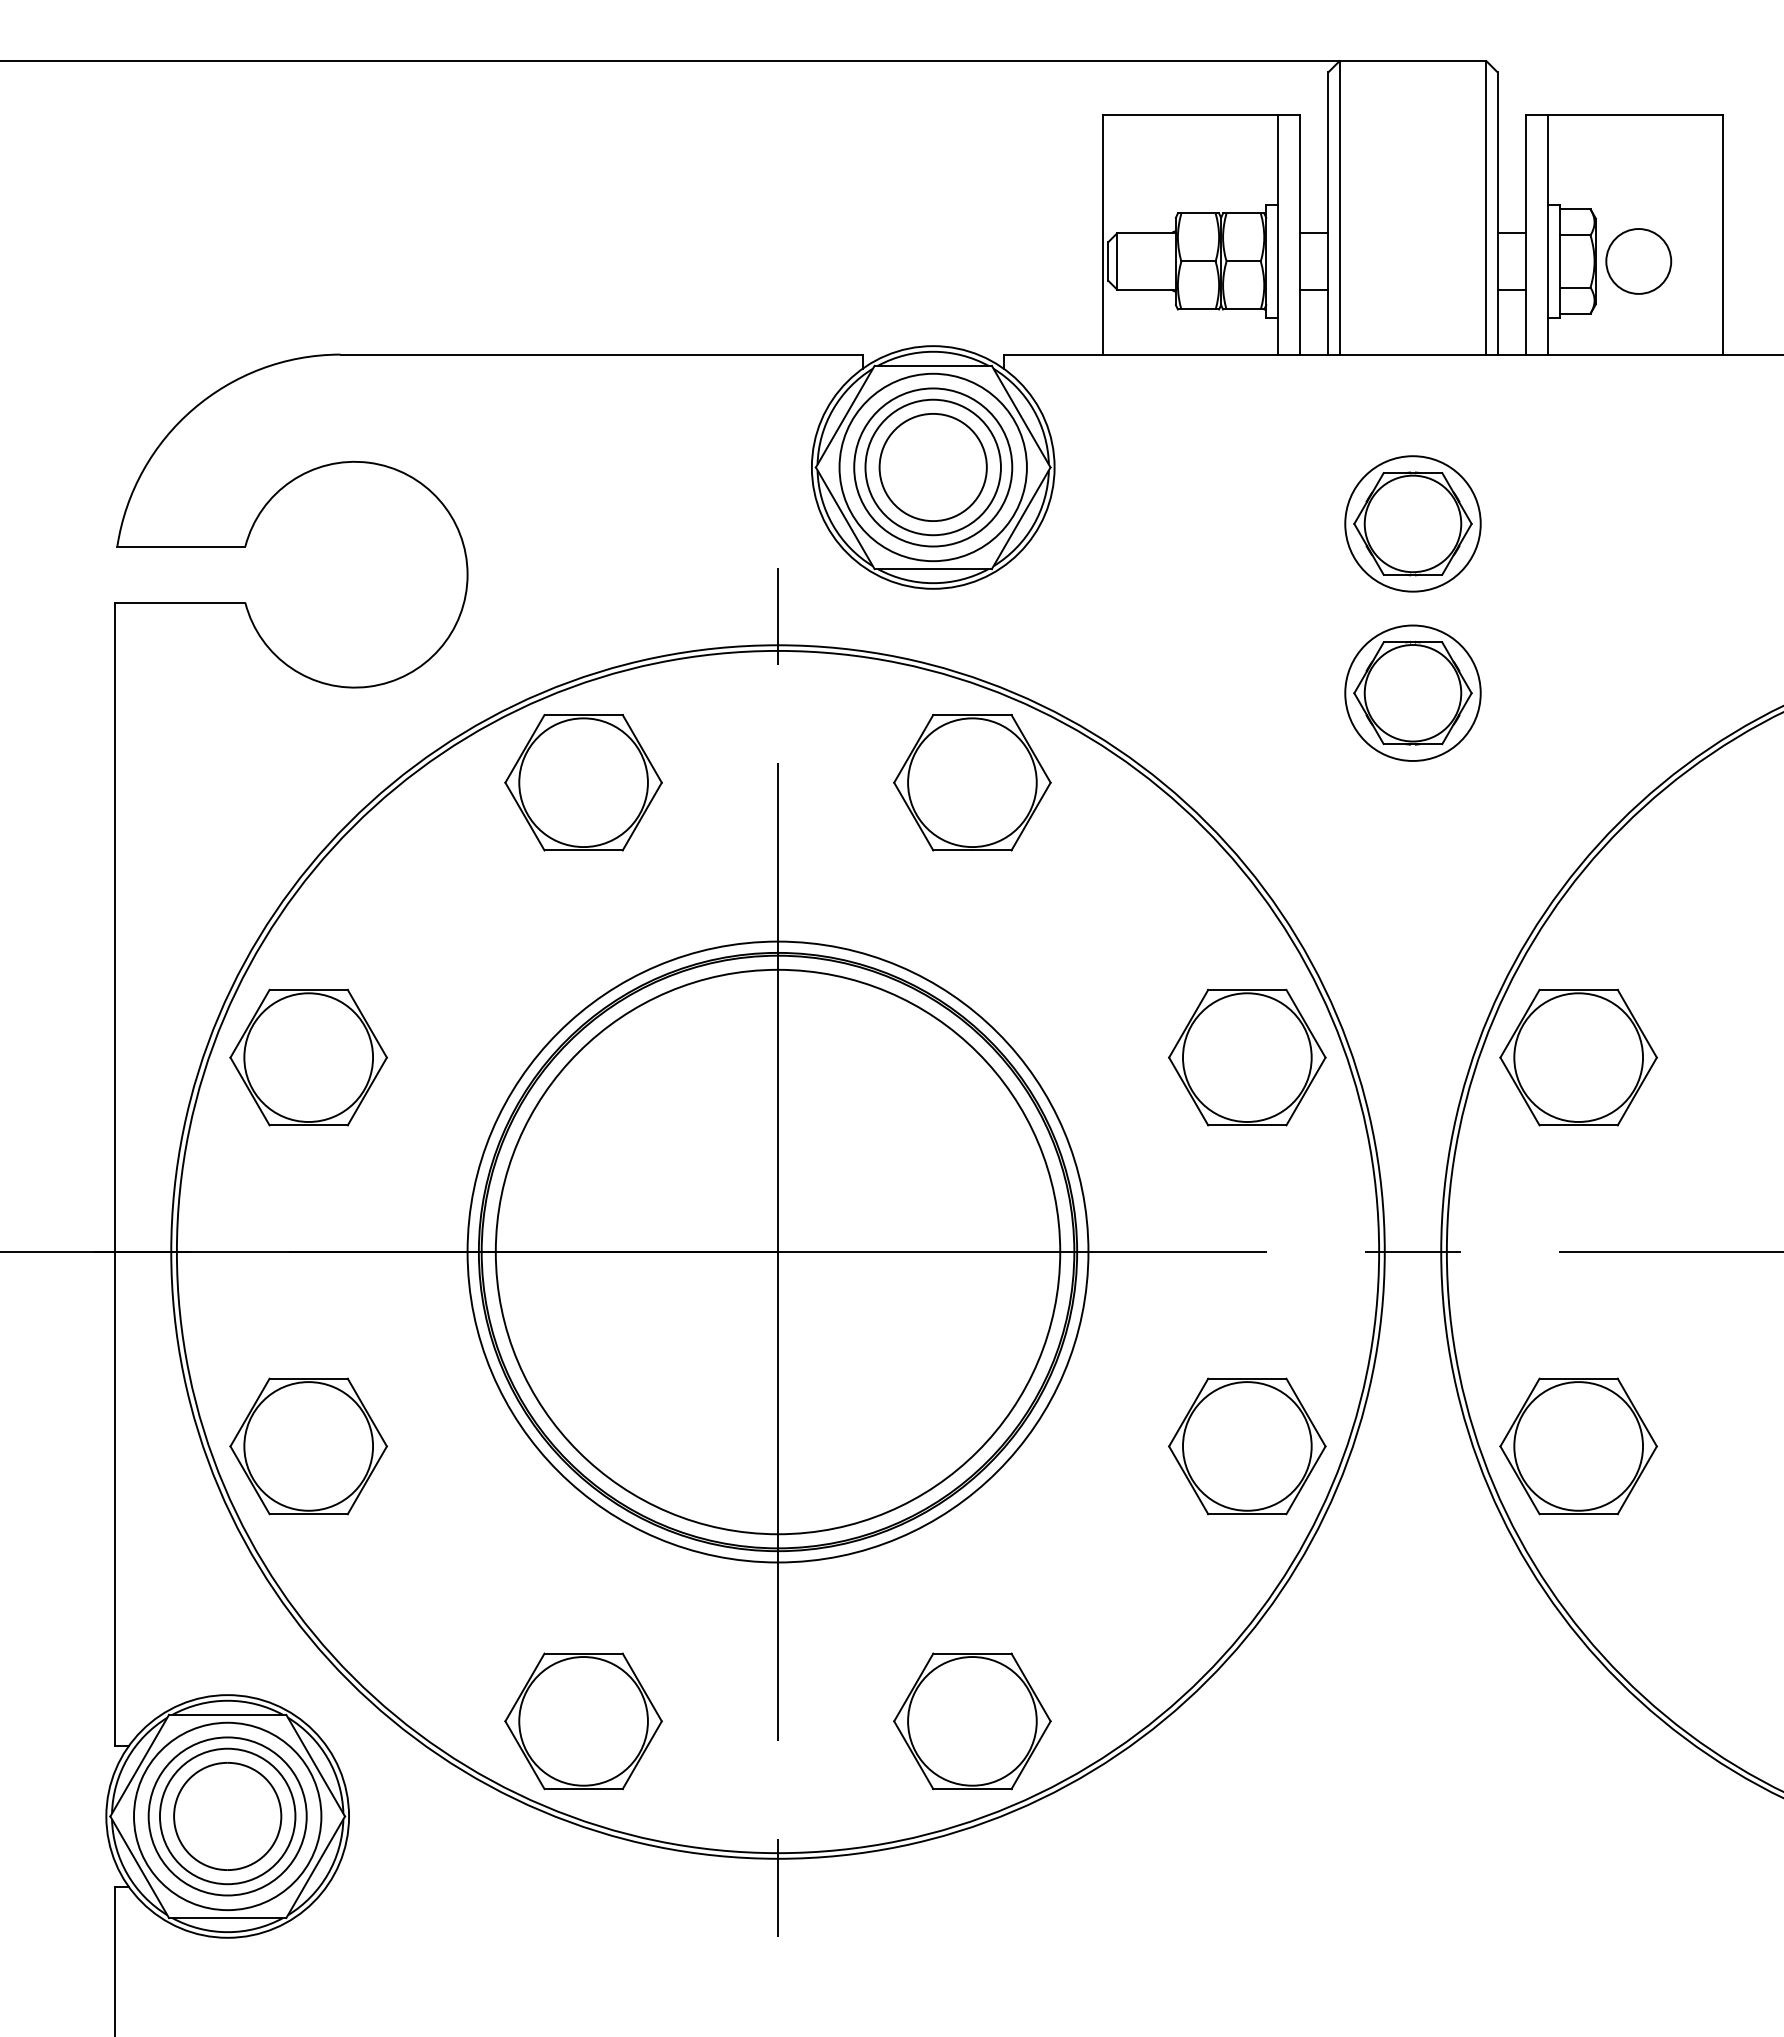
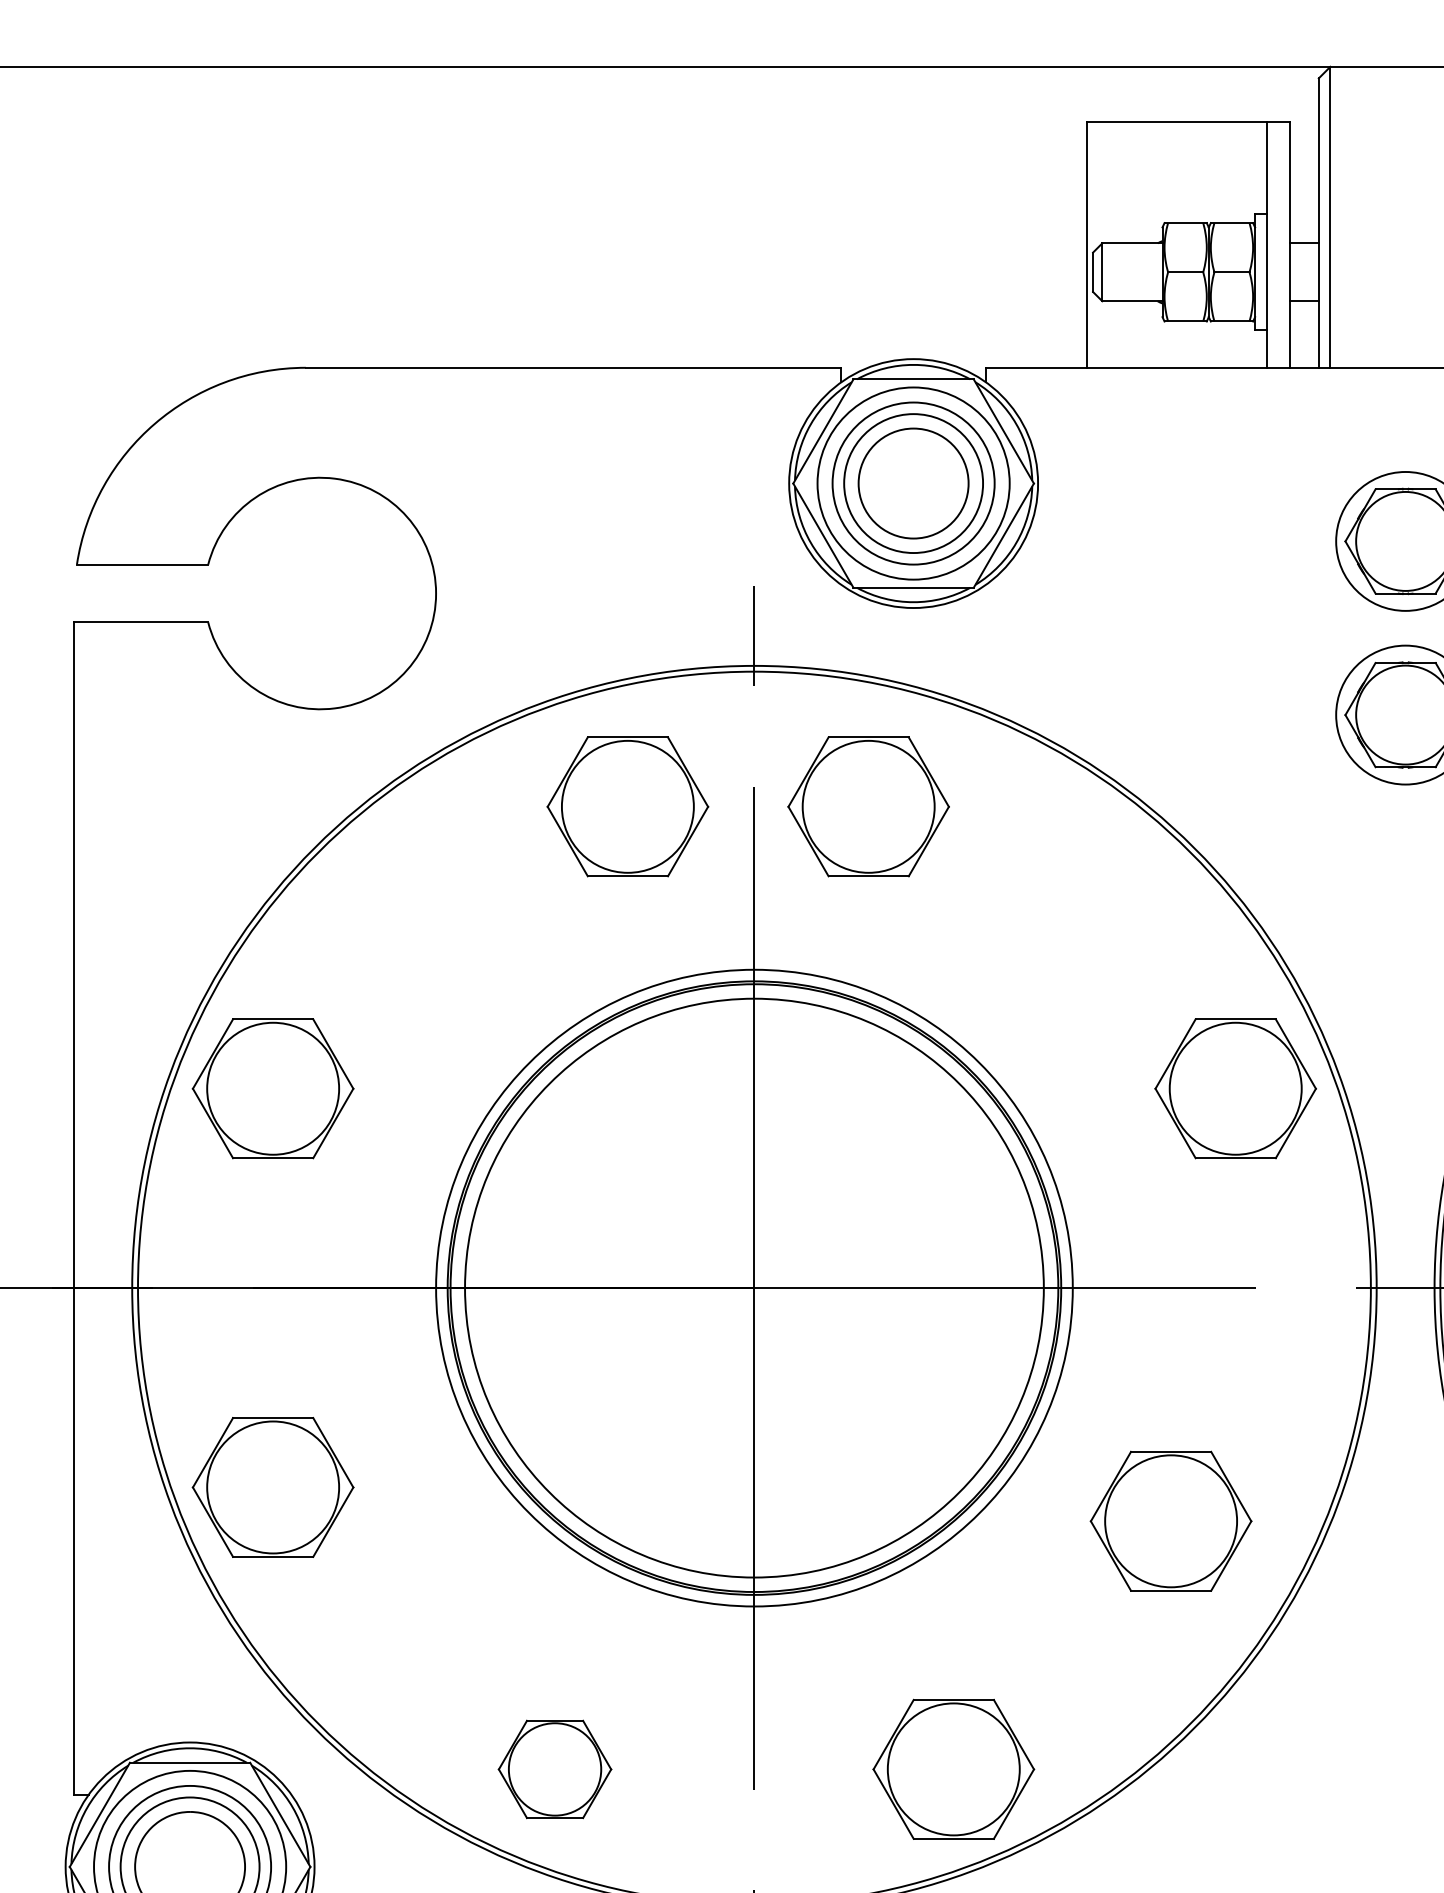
part: (583, 782) -> (627, 806), moved
part: (972, 782) -> (868, 806), moved
part: (1247, 1446) -> (1171, 1521), moved
part: (583, 1721) -> (554, 1769), size x0.7

